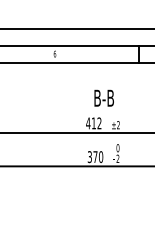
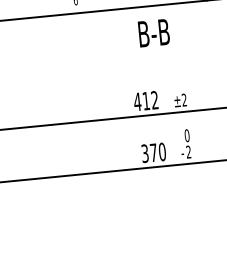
text: (103, 97) -> (152, 32), moved

